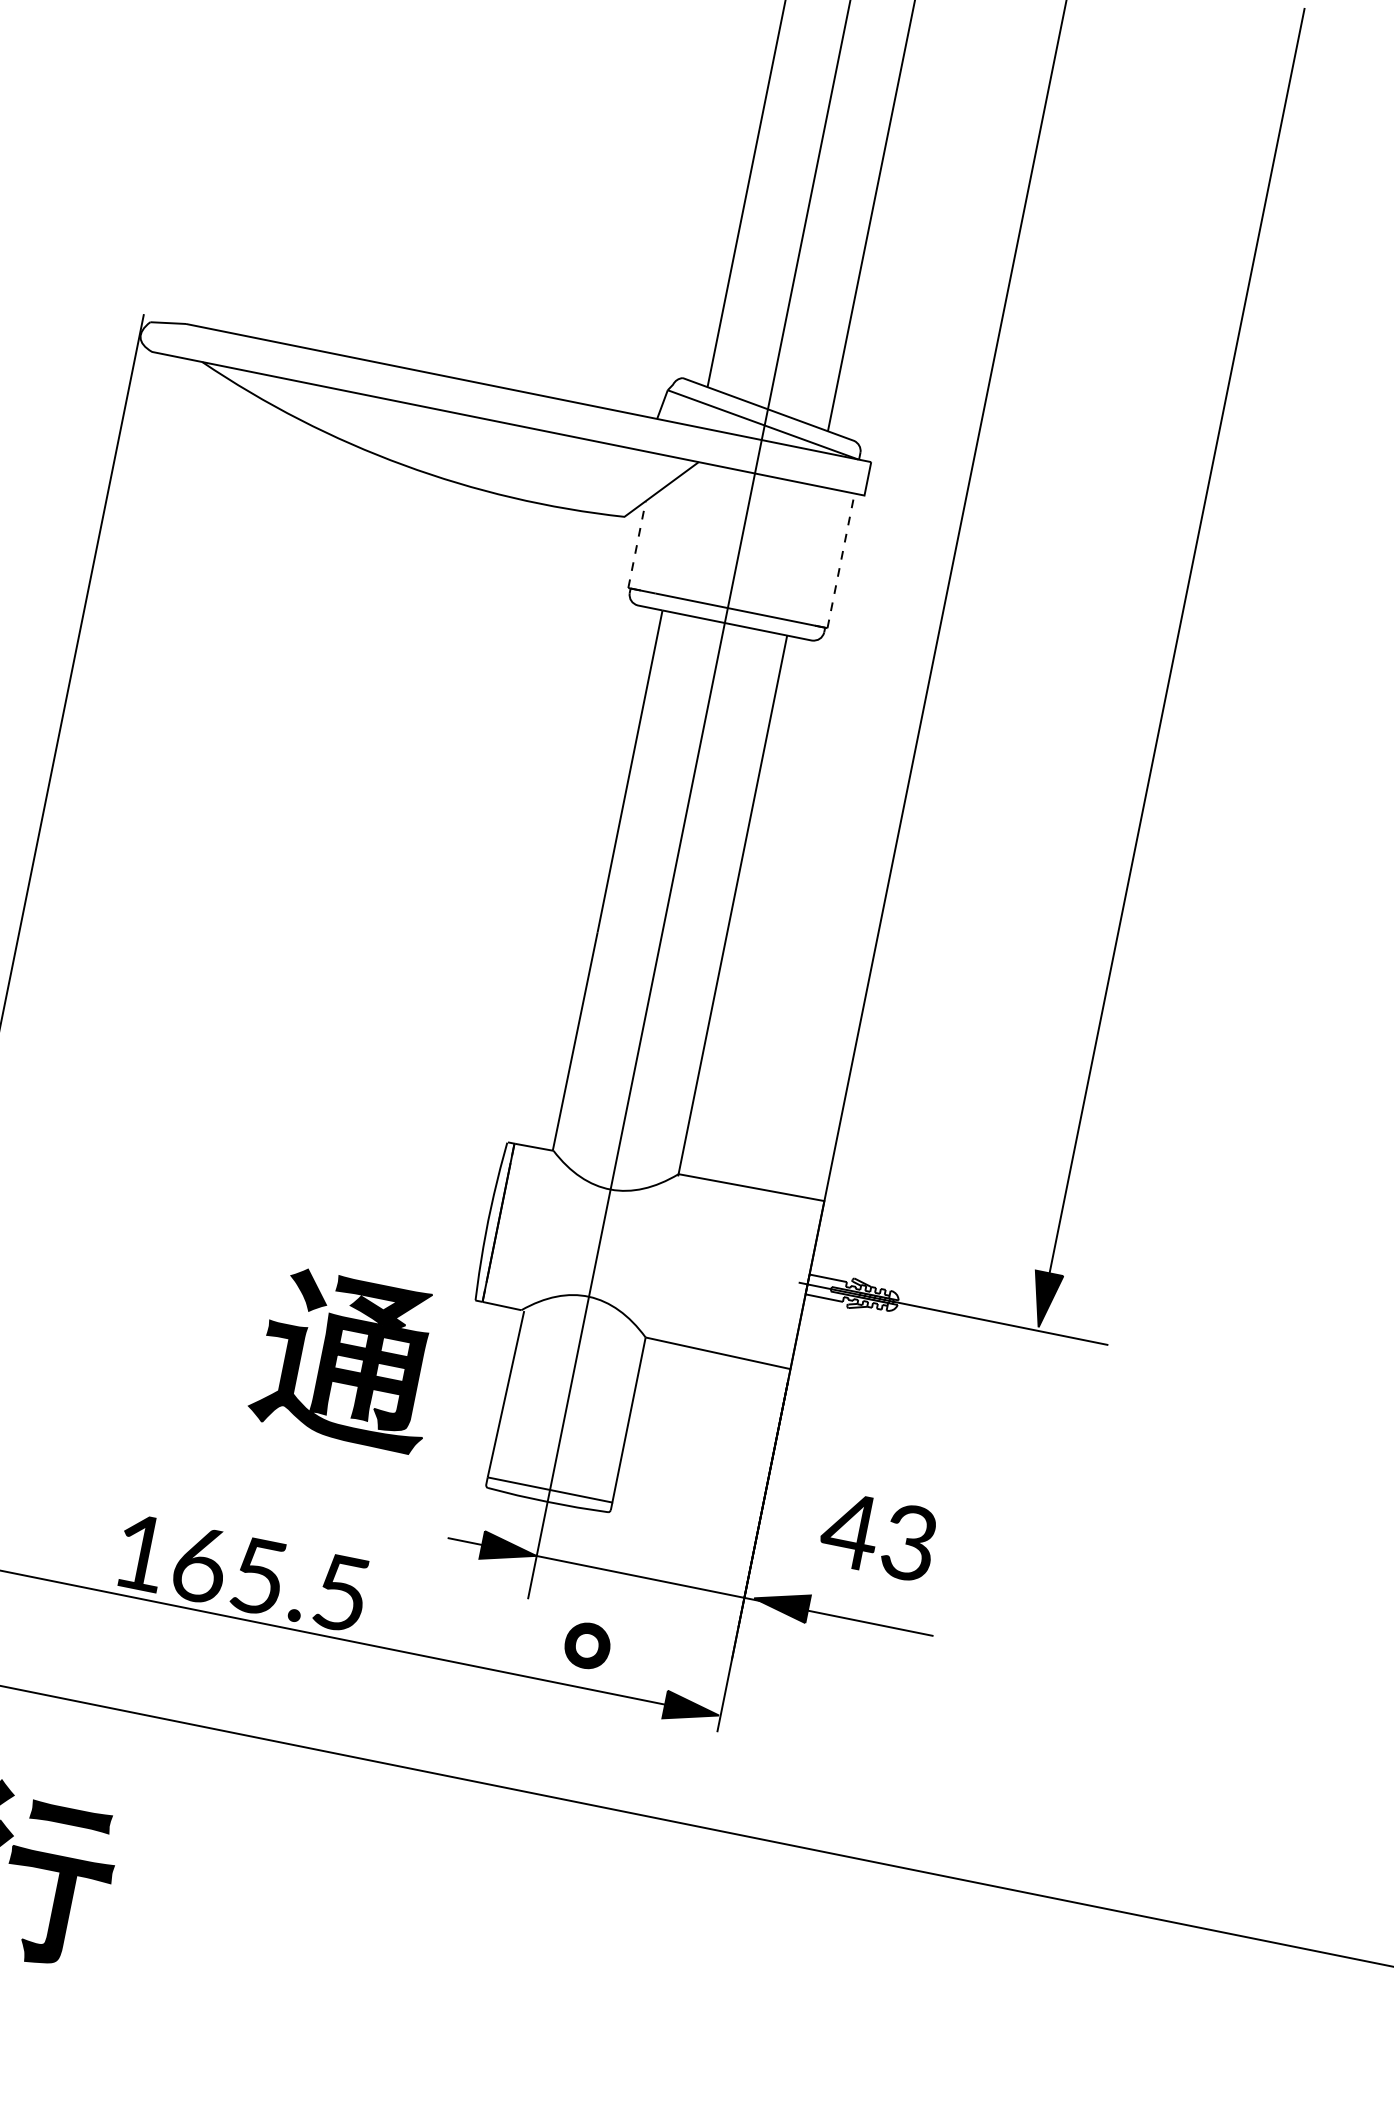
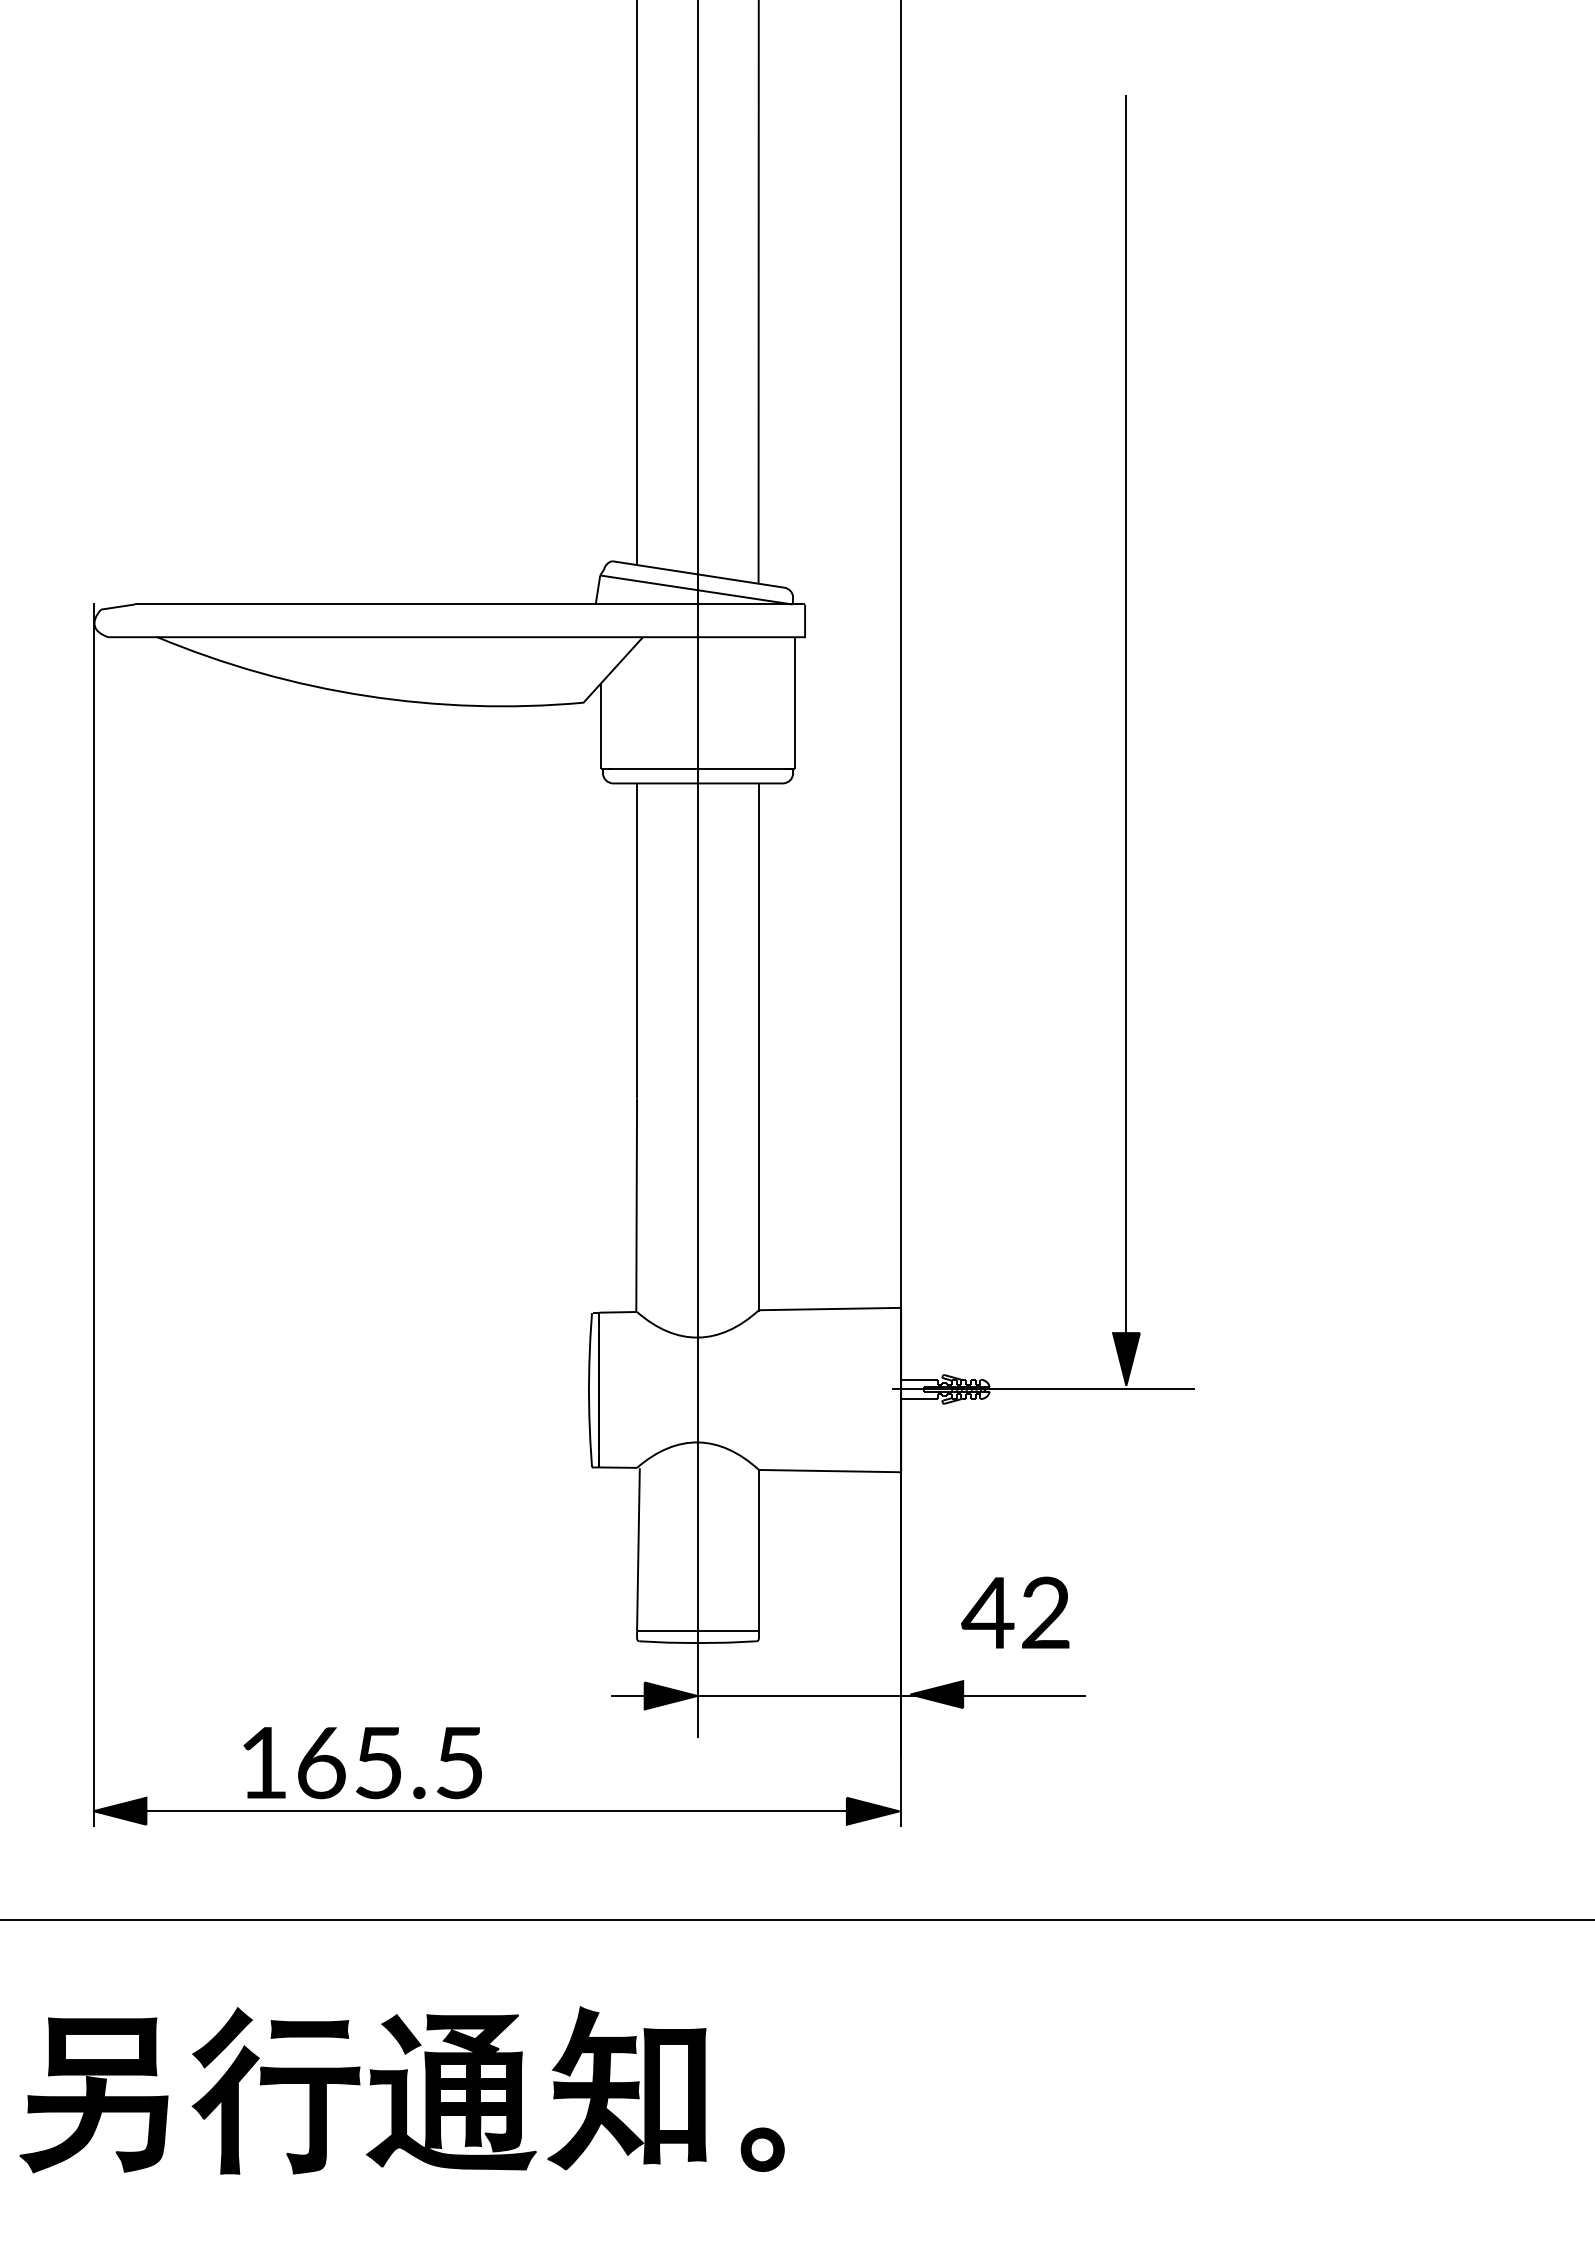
line: (637, 543) -> (600, 725), dashed -> solid
line: (841, 561) -> (795, 703), dashed -> solid
part: (346, 1359) -> (450, 2092), moved
text: (909, 1543) -> (1045, 1613), 43 -> 42
text: (242, 1573) -> (362, 1763), moved
part: (587, 1645) -> (762, 2149), moved
part: (382, 1942) -> (626, 2088), added

